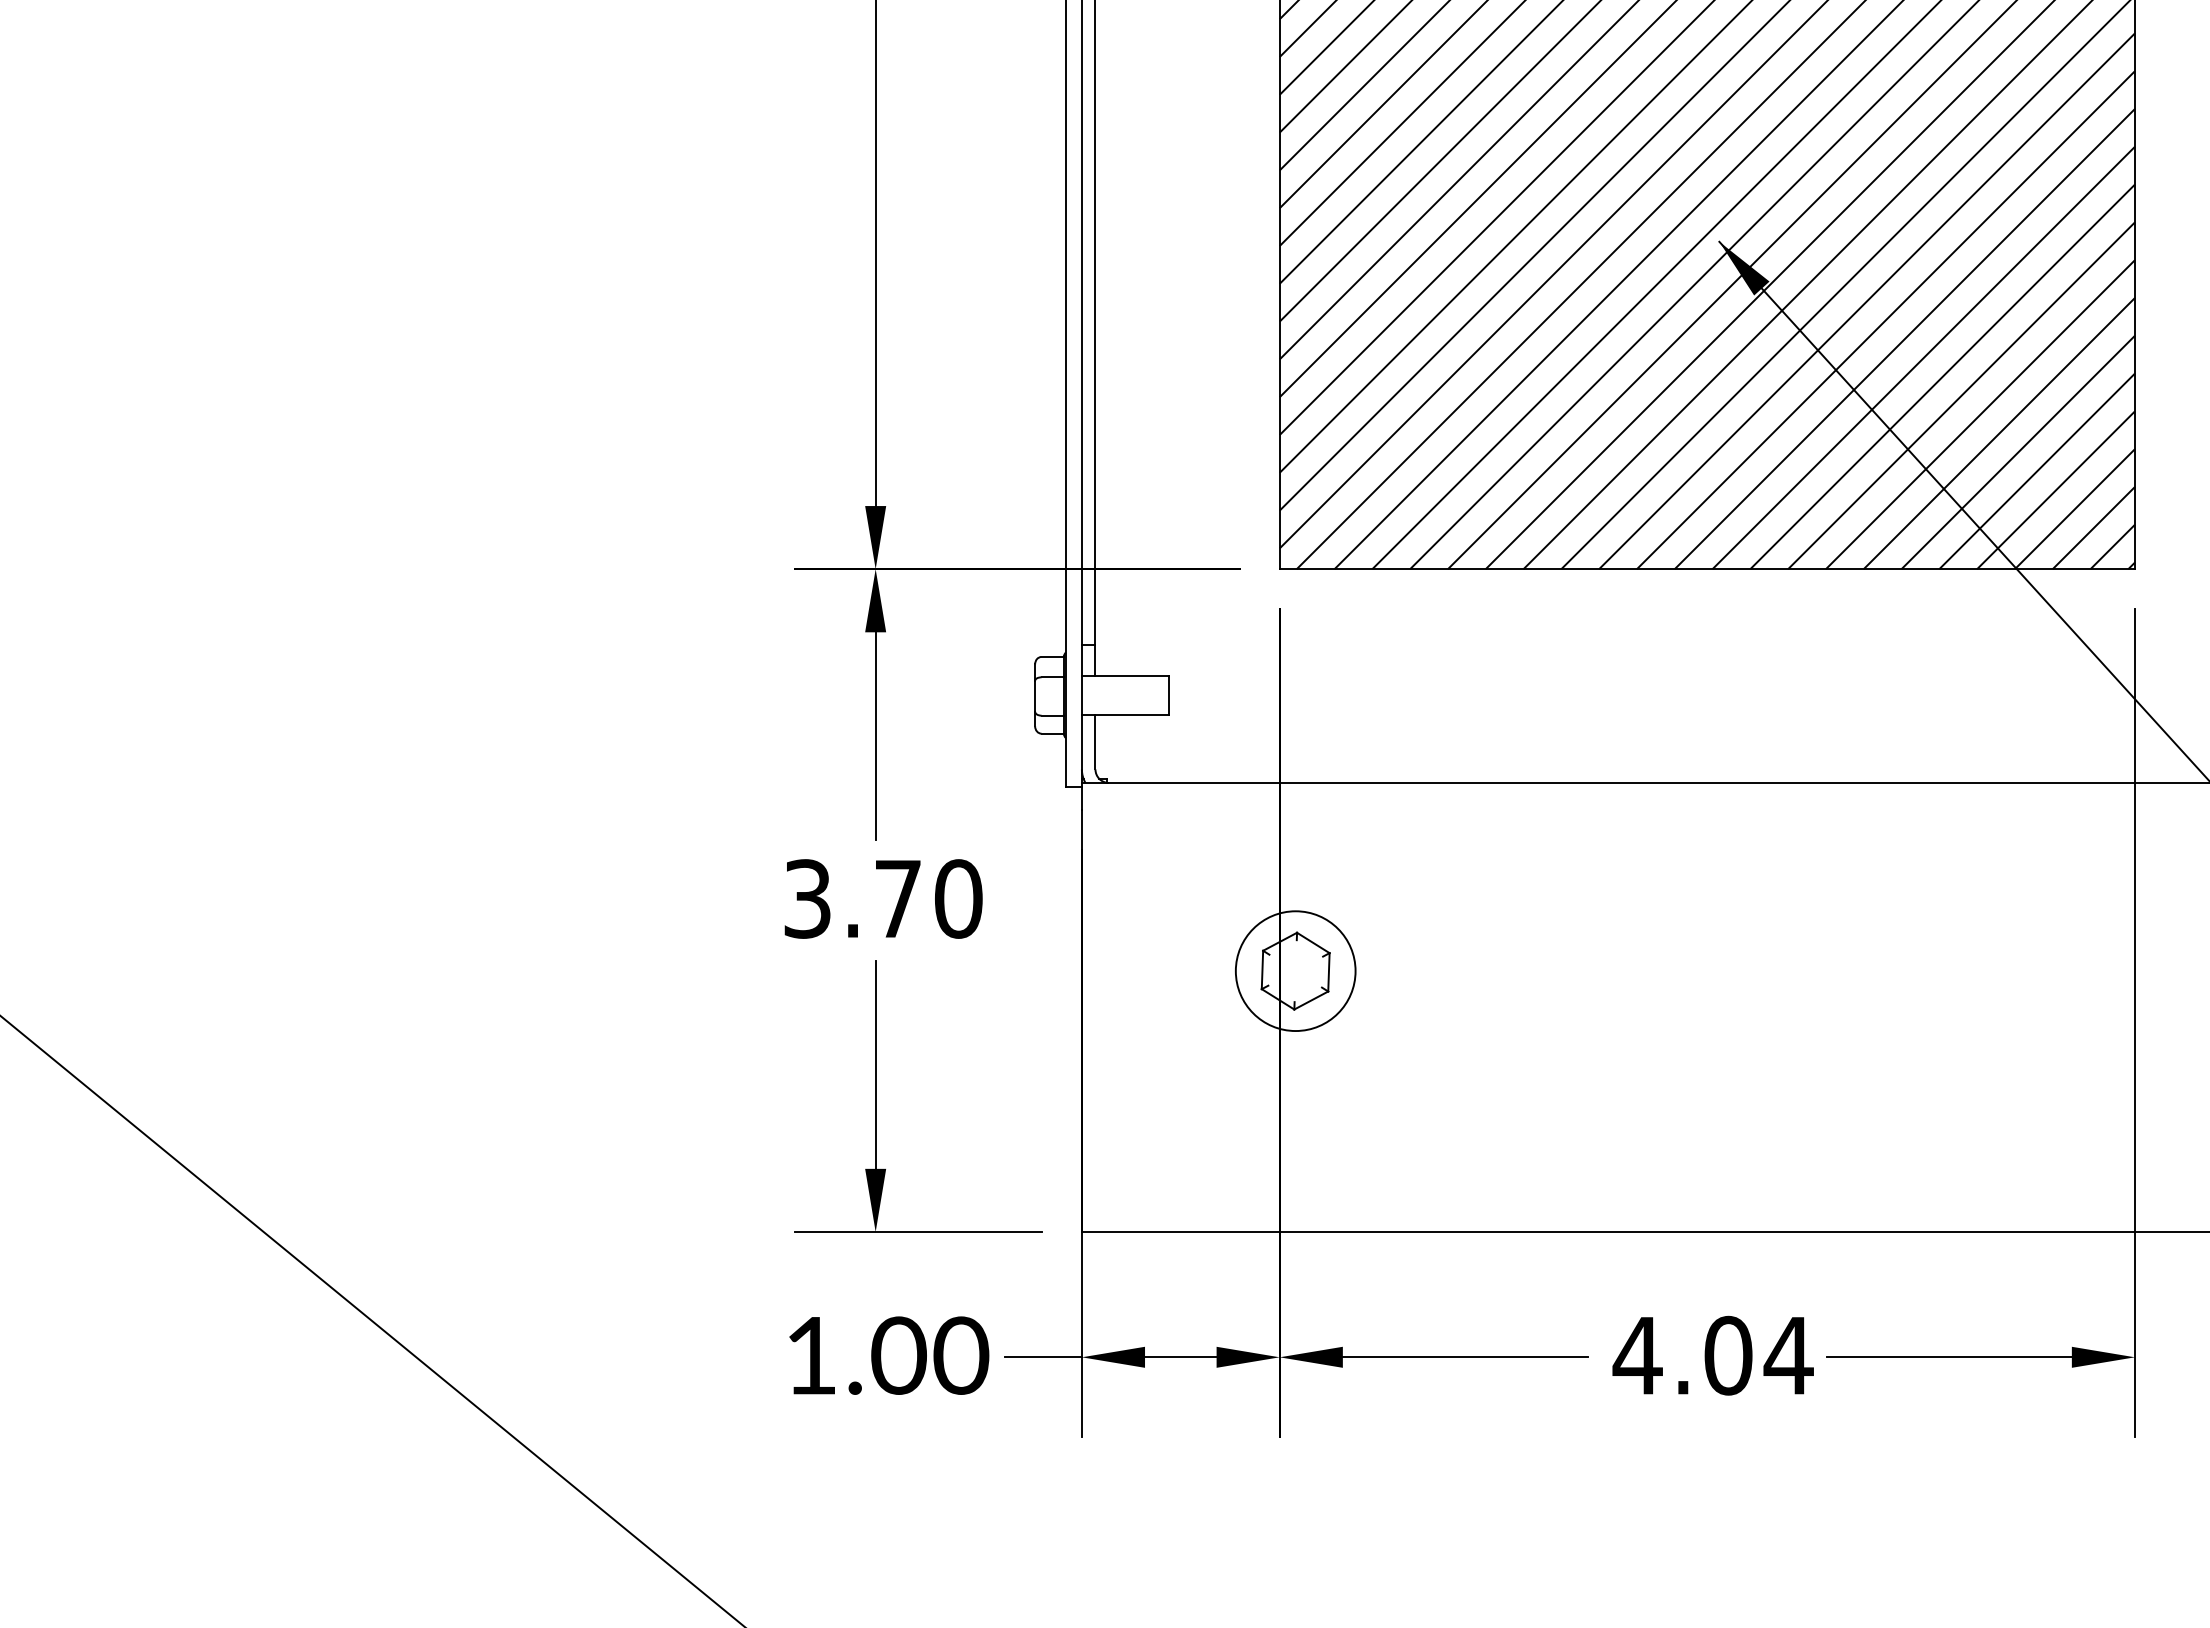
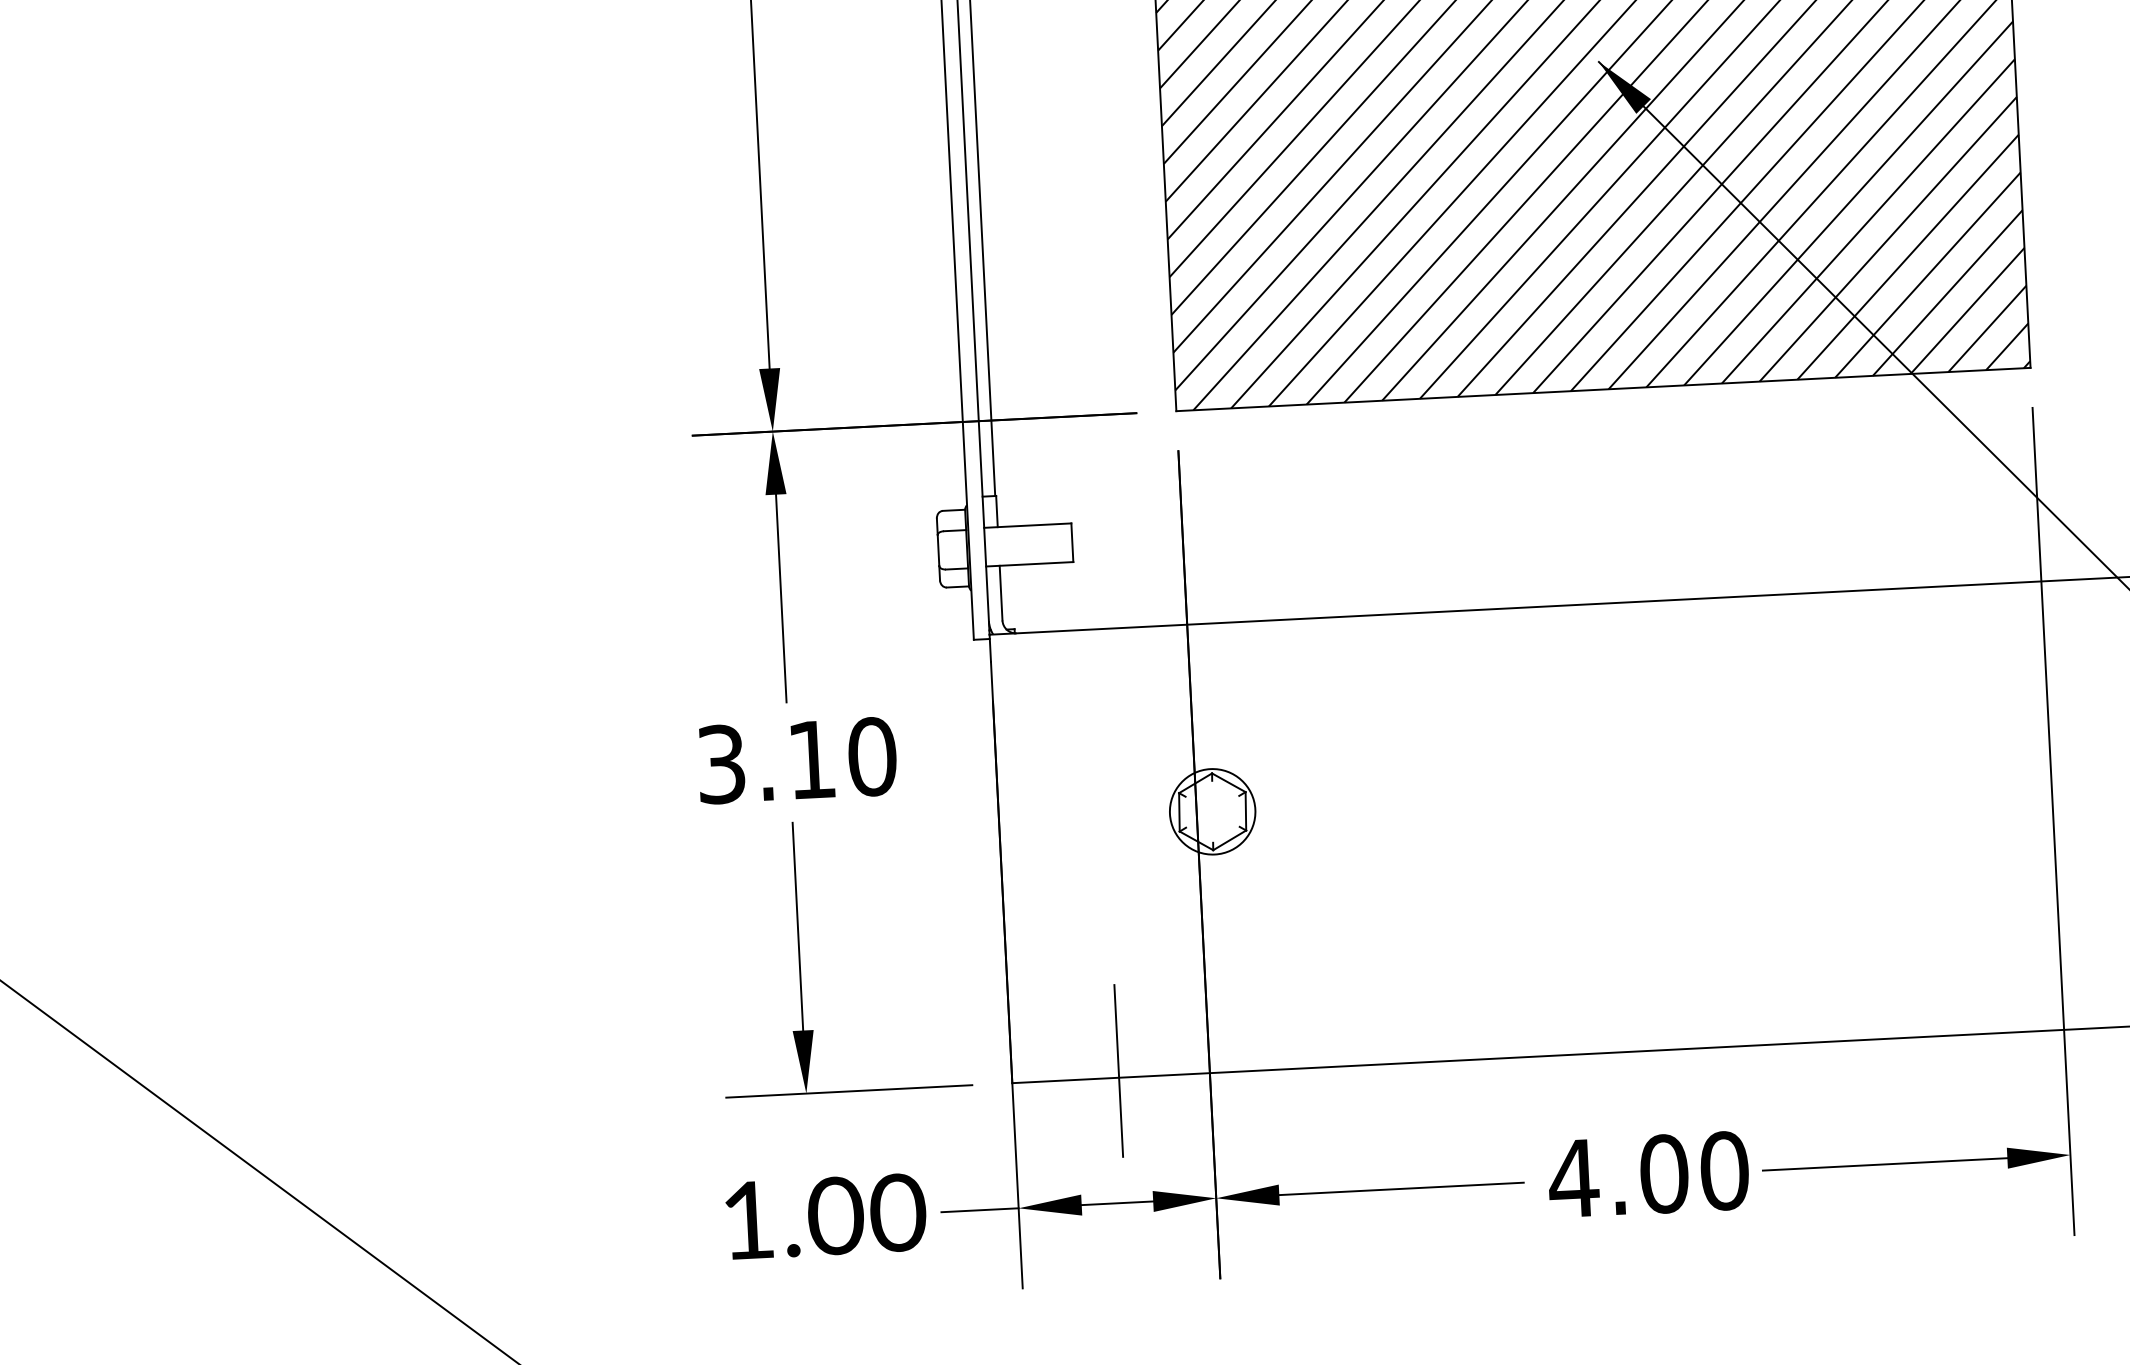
text: (898, 898) -> (812, 759), 3.70 -> 3.10
circle: (1295, 970) -> (1212, 811), size x0.71
line: (1188, 1225) -> (1118, 1071), added
text: (1788, 1355) -> (1724, 1170), 4.04 -> 4.00

